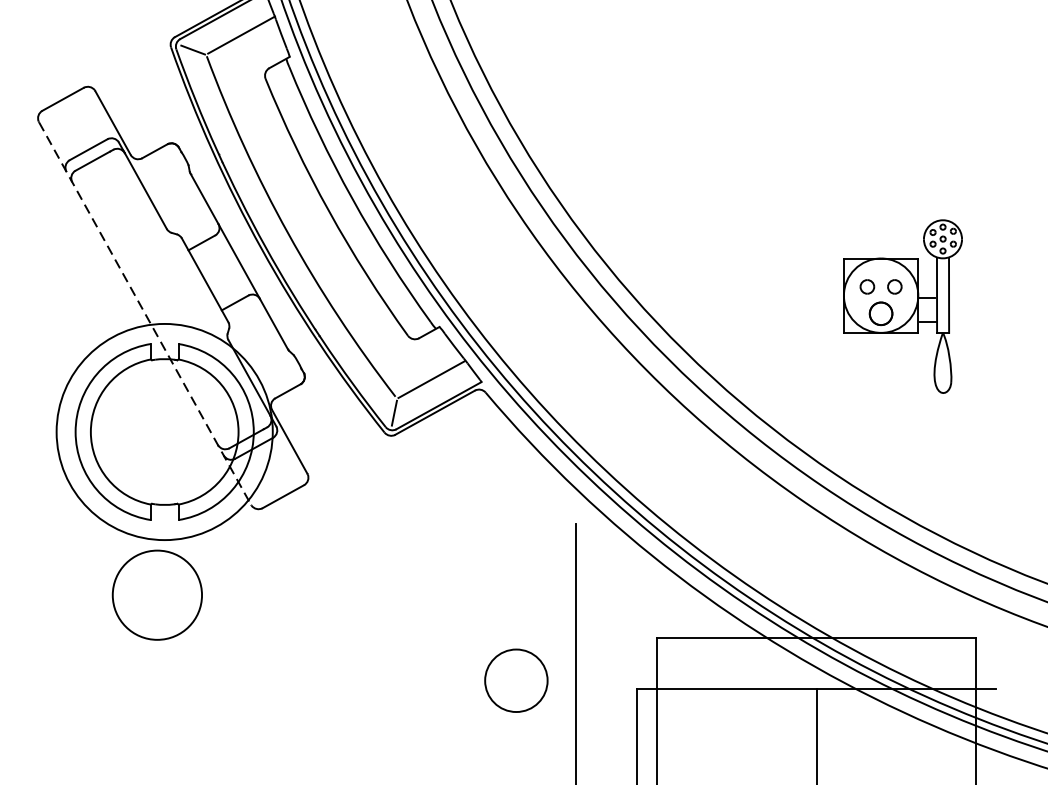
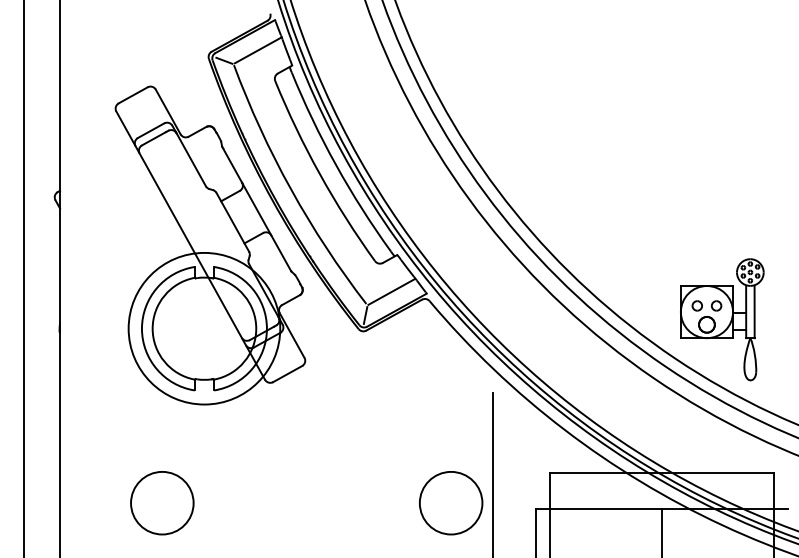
part: (903, 306) -> (722, 319), moved
line: (144, 314) -> (190, 246), dashed -> solid
circle: (157, 595) -> (162, 503), moved
circle: (515, 679) -> (450, 502), size x1.43

